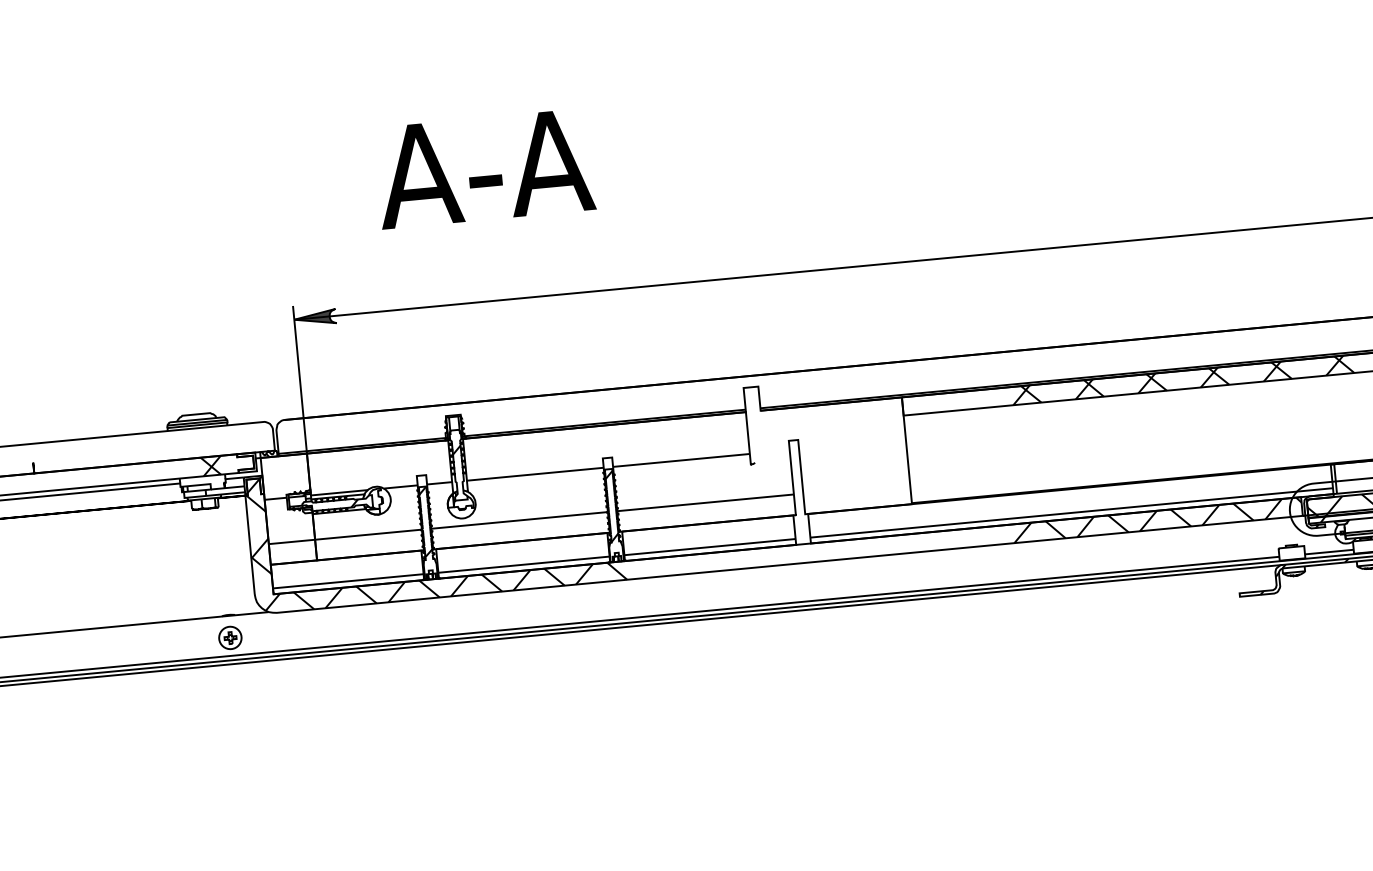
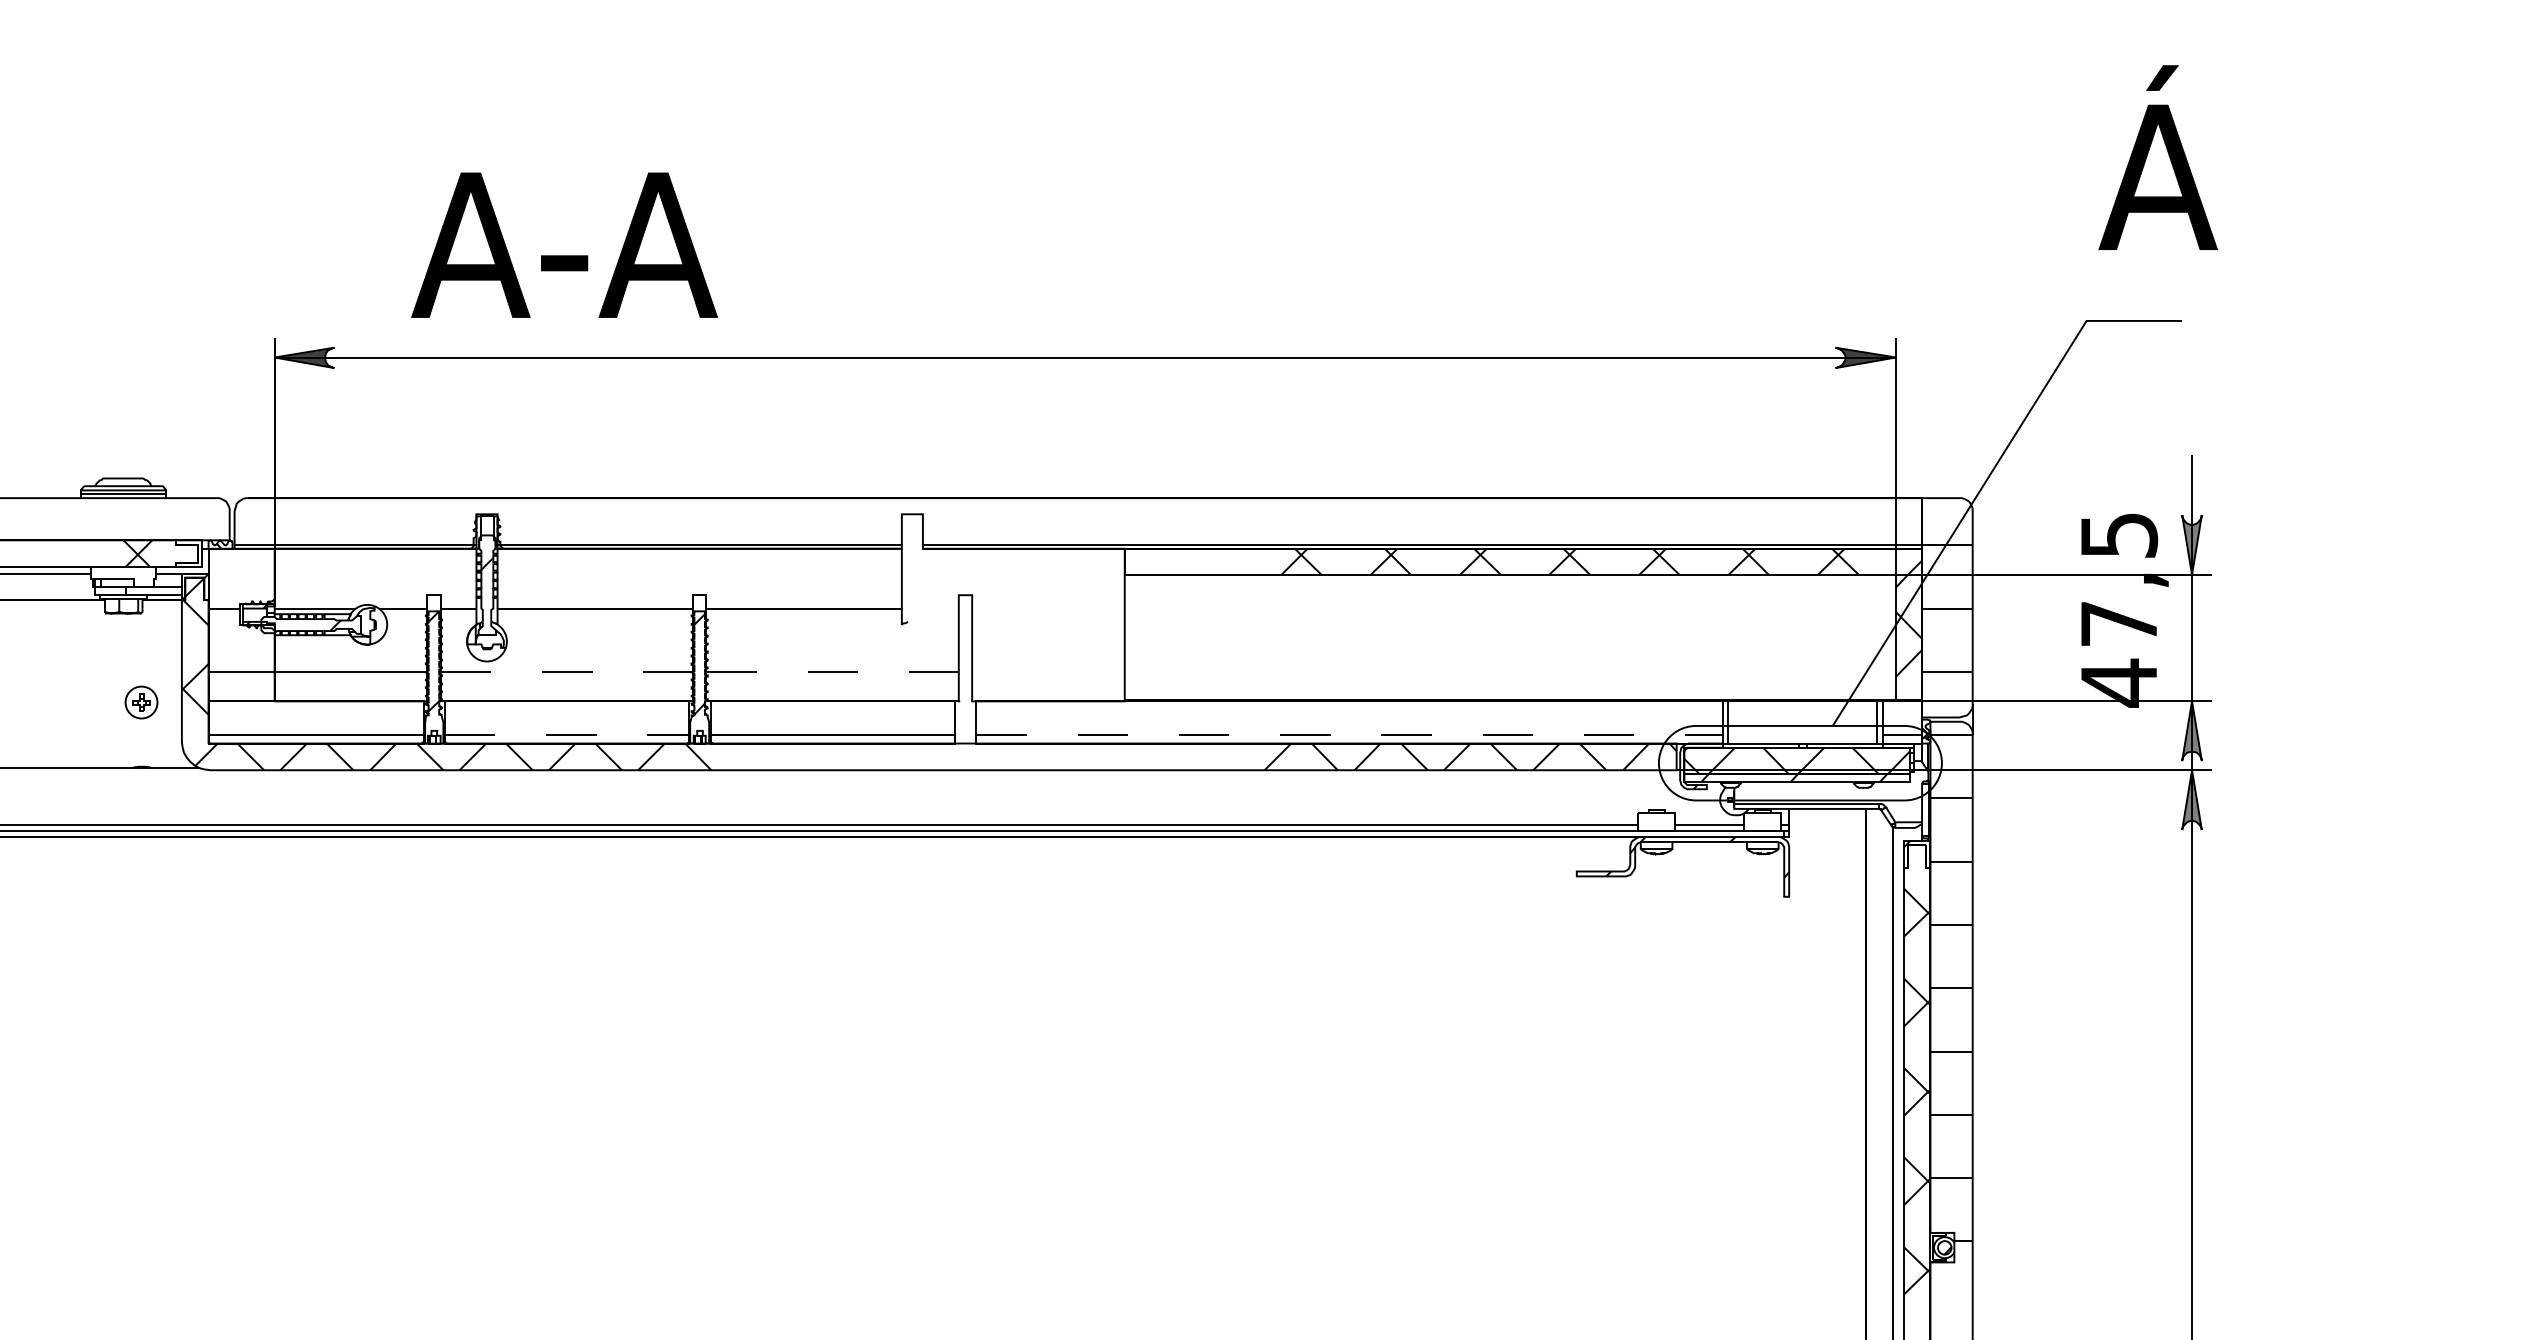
text: (484, 168) -> (564, 244), moved
line: (706, 502) -> (833, 671), solid -> dashed
line: (1072, 513) -> (1350, 735), solid -> dashed
line: (520, 520) -> (567, 671), solid -> dashed
line: (524, 564) -> (567, 735), solid -> dashed
part: (230, 637) -> (141, 702), moved

